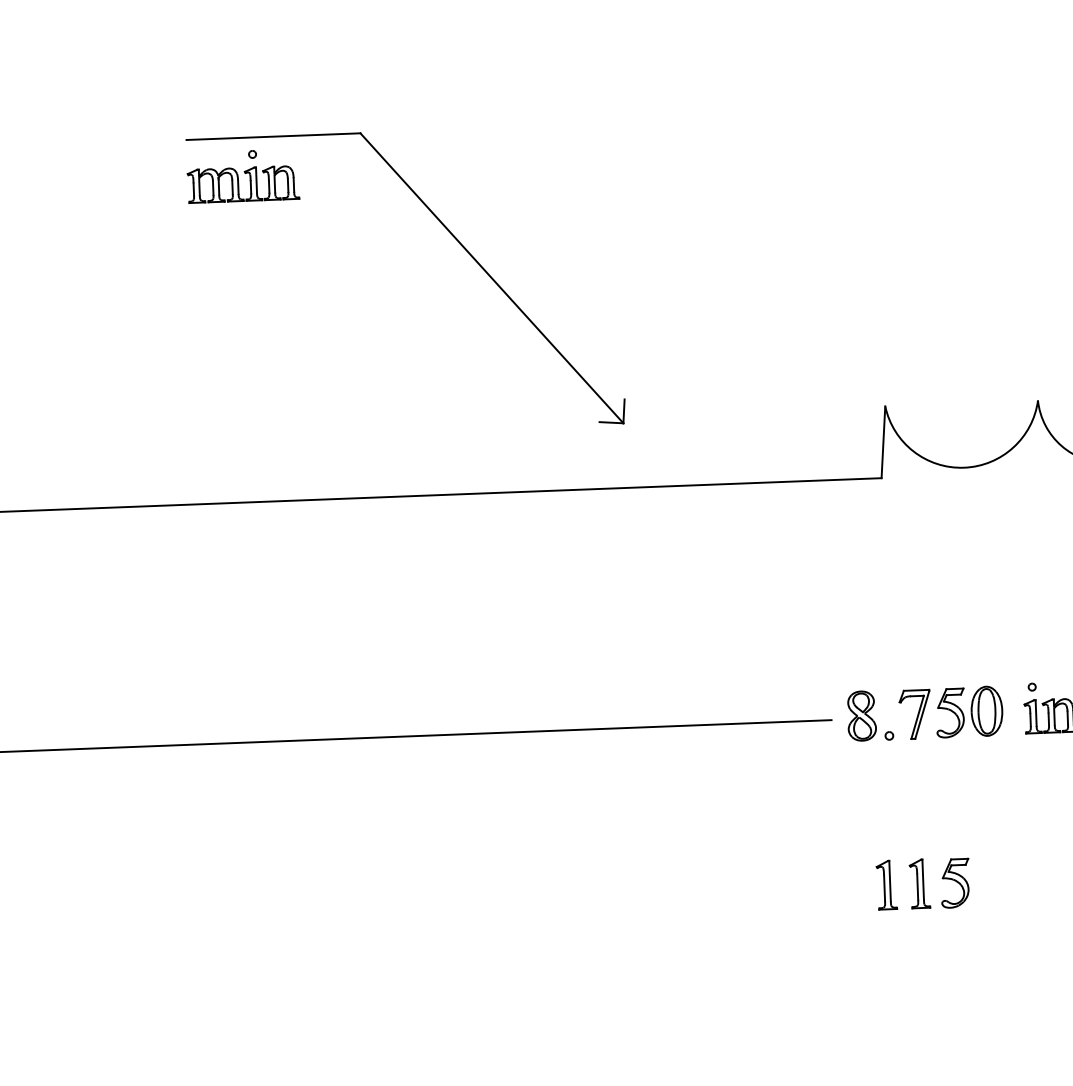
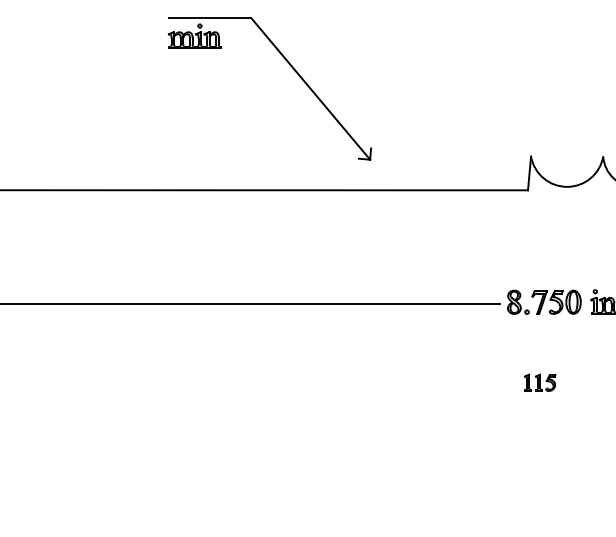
part: (456, 242) -> (294, 71), moved
part: (921, 883) -> (539, 382), size x0.7

